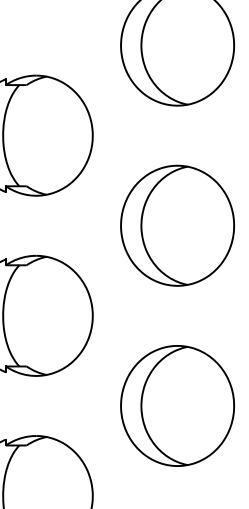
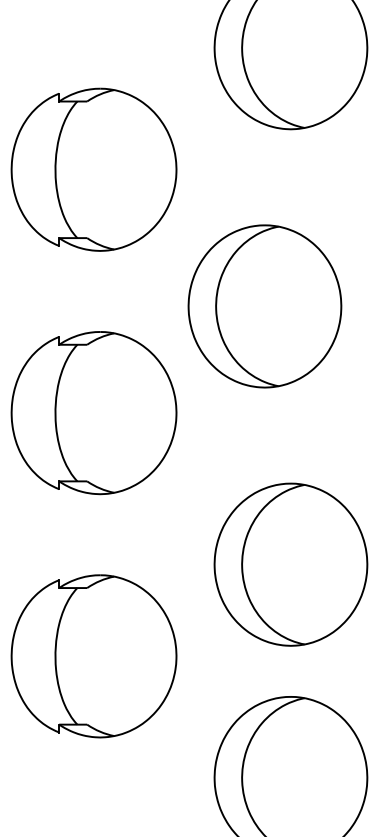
part: (177, 225) -> (264, 306), moved
part: (177, 405) -> (290, 564), moved

